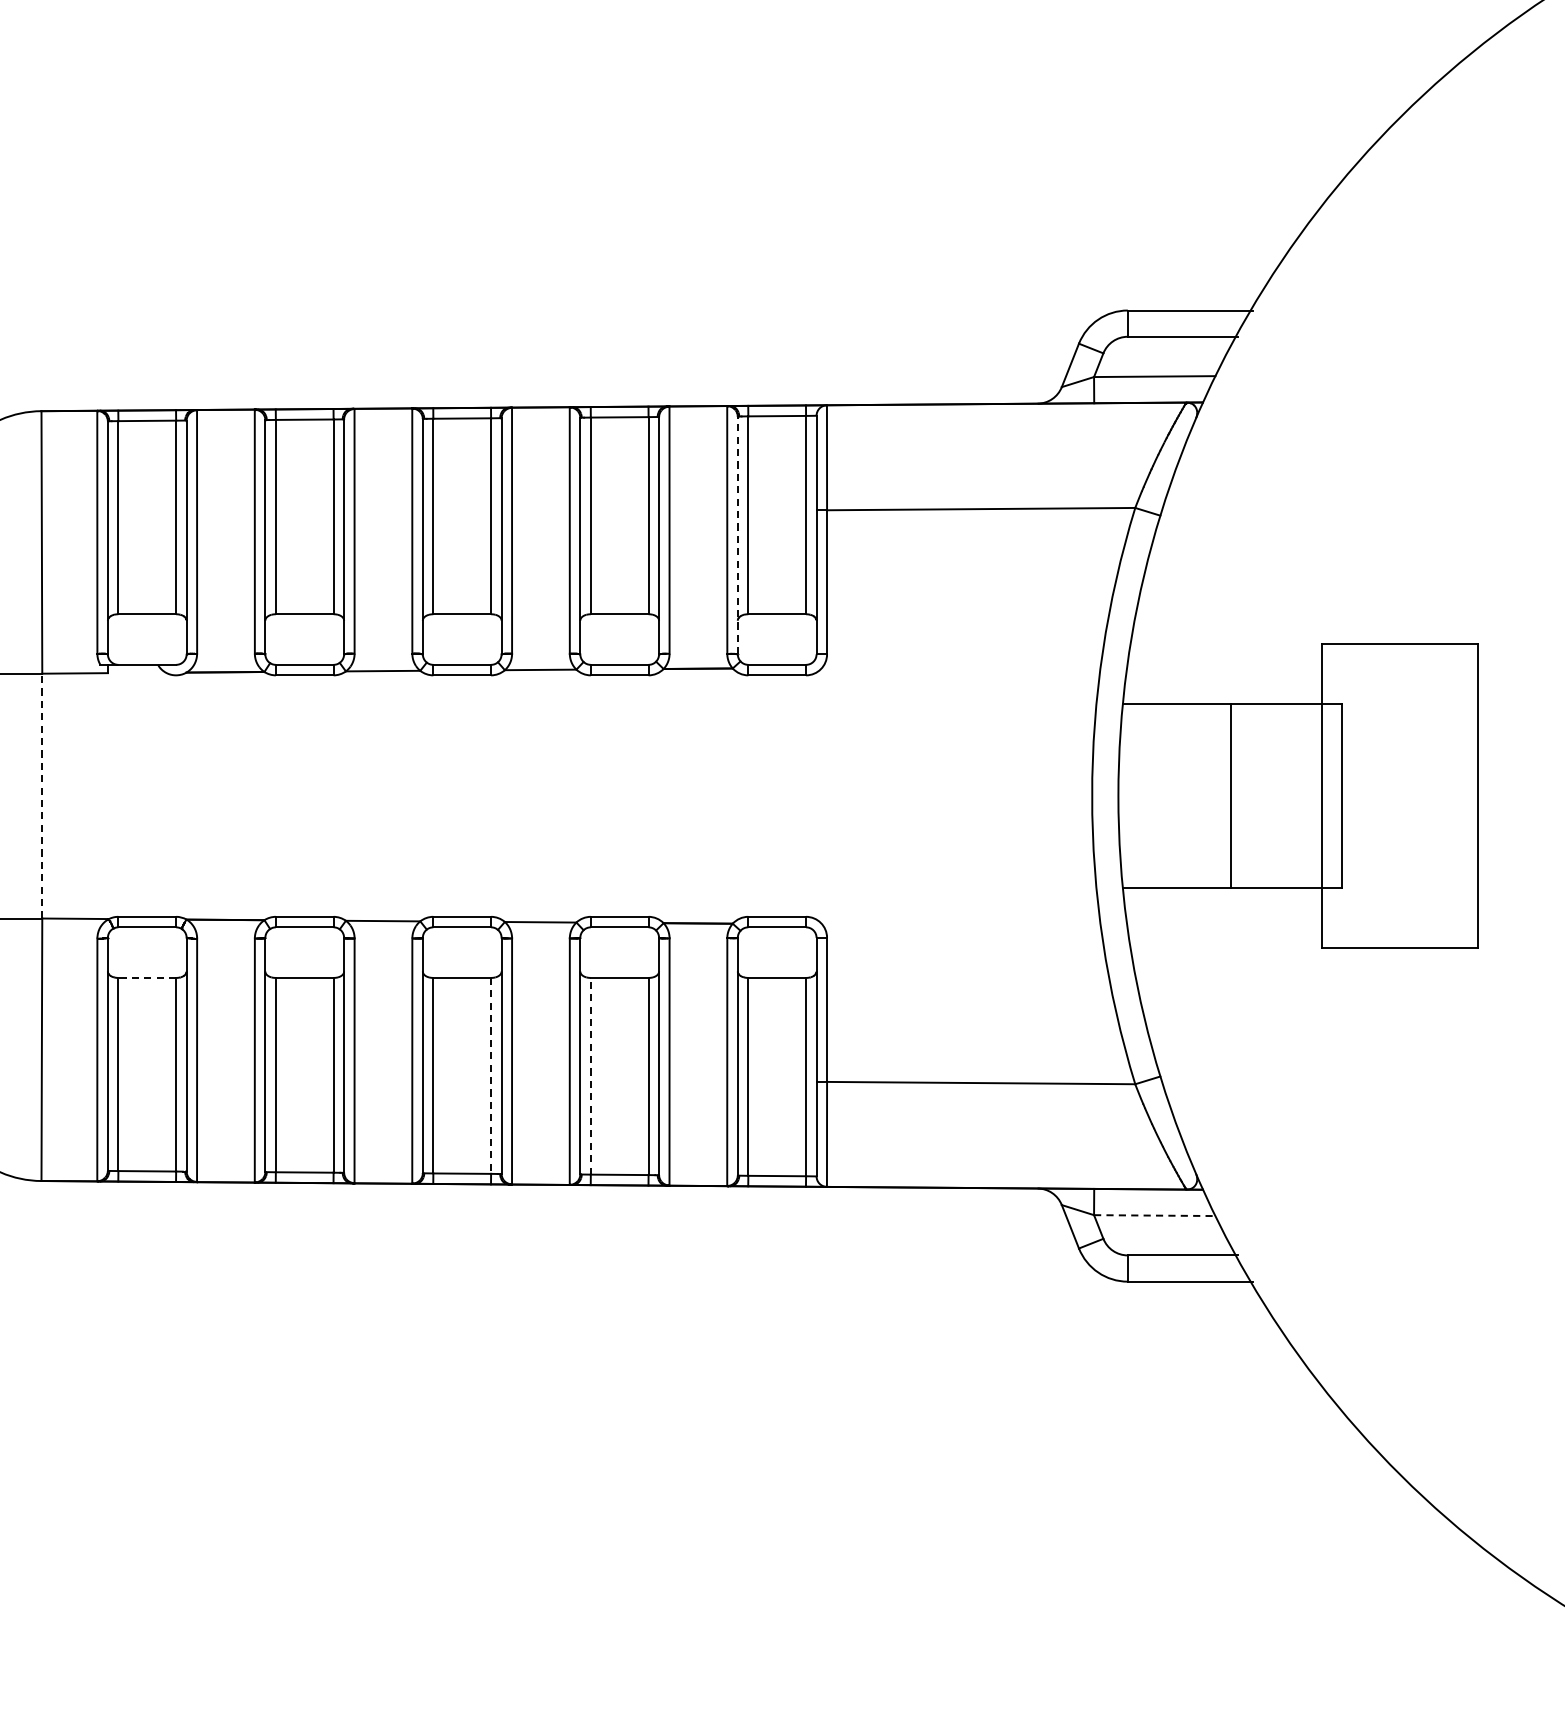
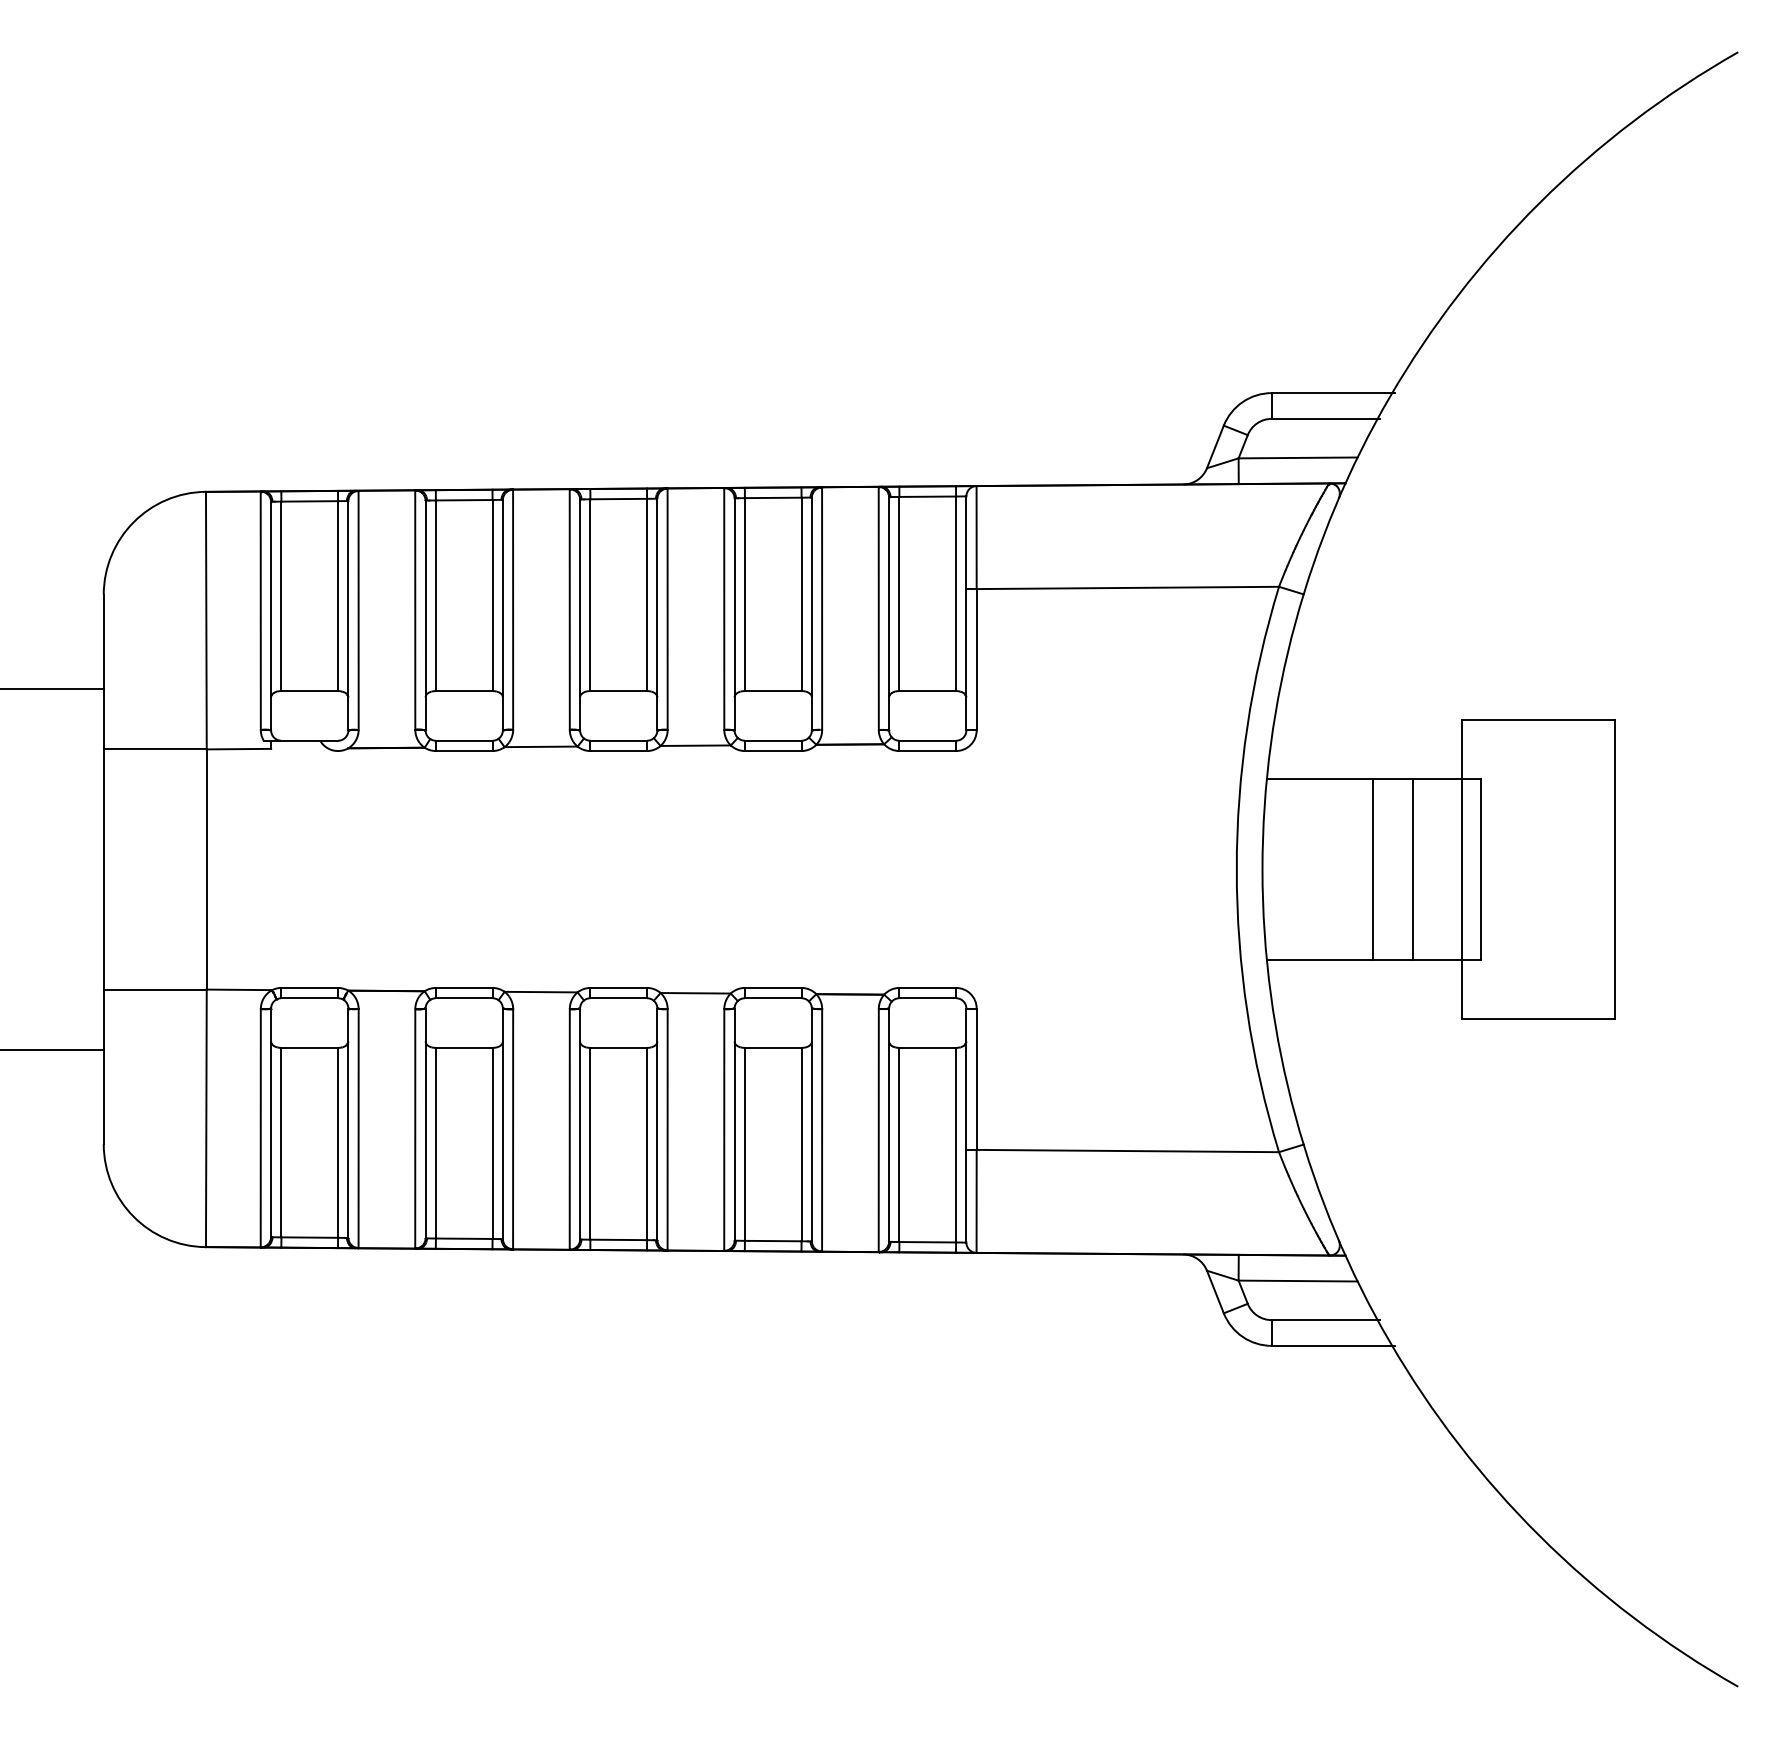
line: (738, 535) -> (889, 613), dashed -> solid
line: (42, 796) -> (206, 869), dashed -> solid
line: (1271, 796) -> (1412, 869), added
line: (147, 977) -> (309, 1047), dashed -> solid
line: (590, 1075) -> (744, 1143), dashed -> solid
line: (491, 1076) -> (647, 1144), dashed -> solid
line: (1155, 1216) -> (1298, 1281), dashed -> solid

